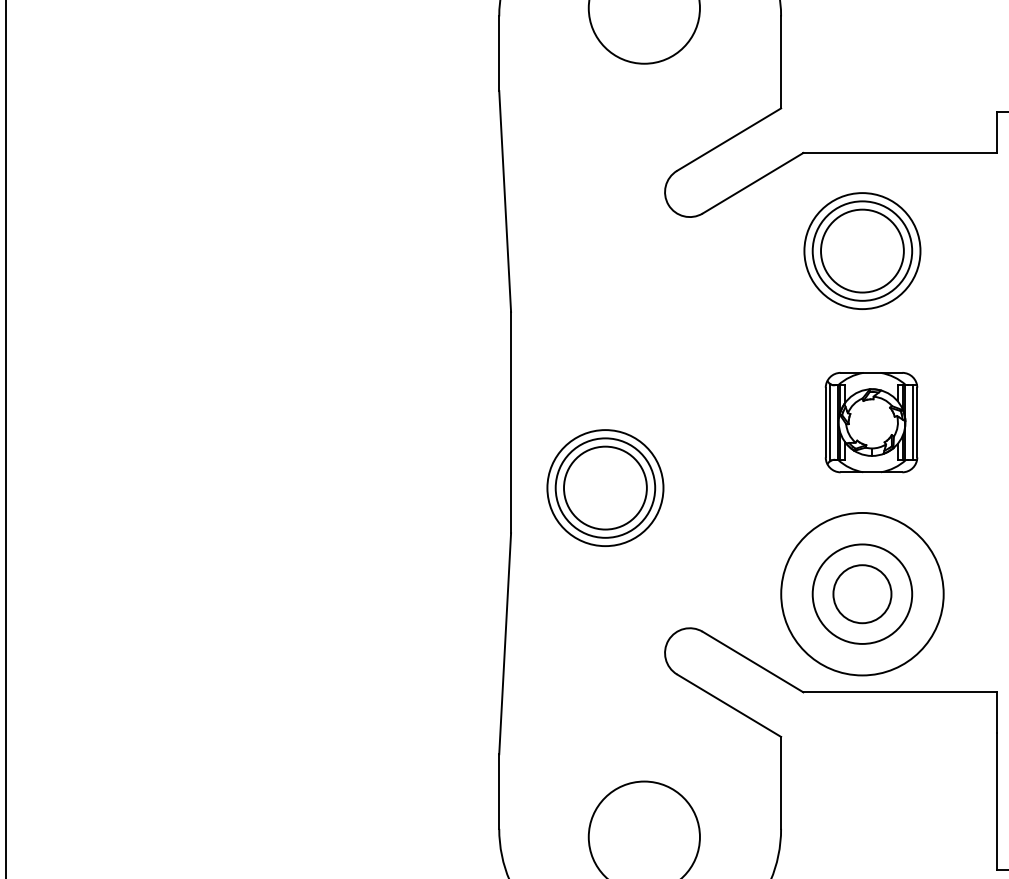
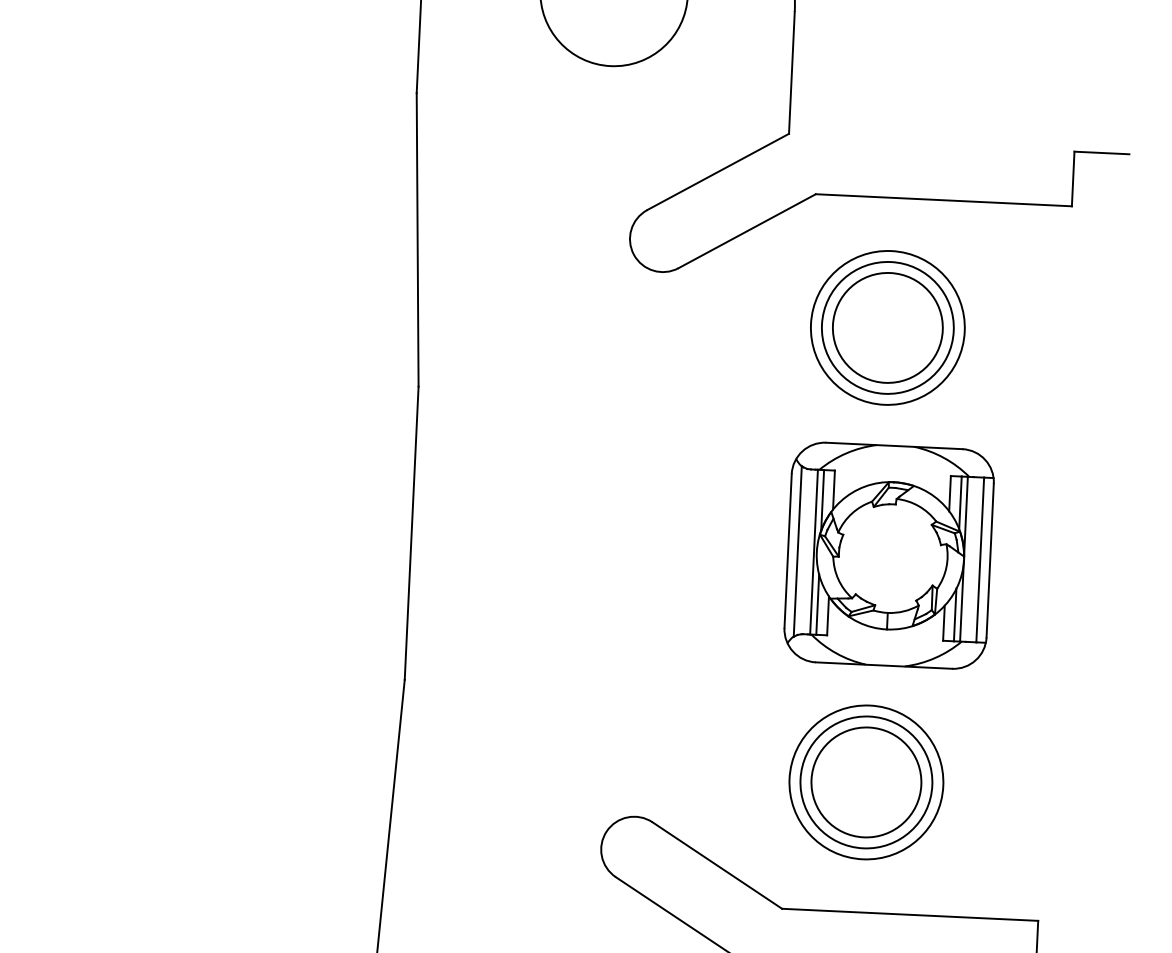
part: (871, 422) -> (889, 555), size x1.67
part: (605, 487) -> (532, 625), removed
circle: (862, 593) -> (866, 781), size x1.43
circle: (862, 594) -> (866, 782), size x0.71

